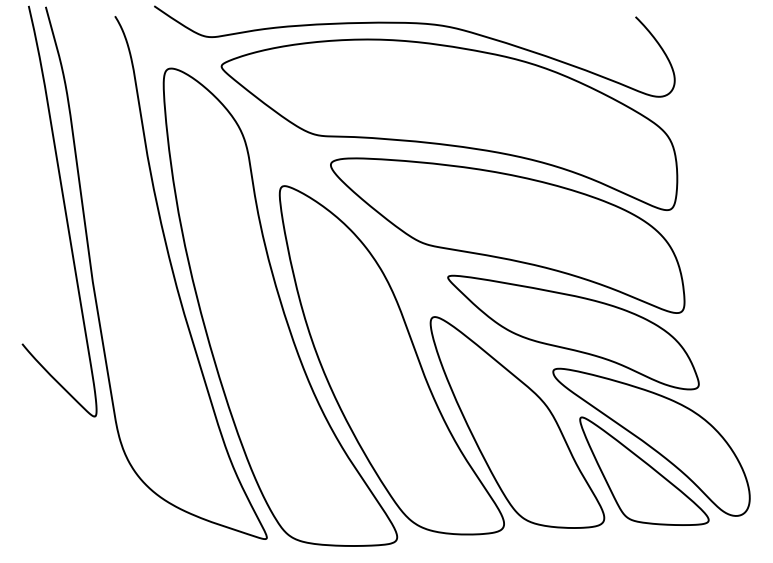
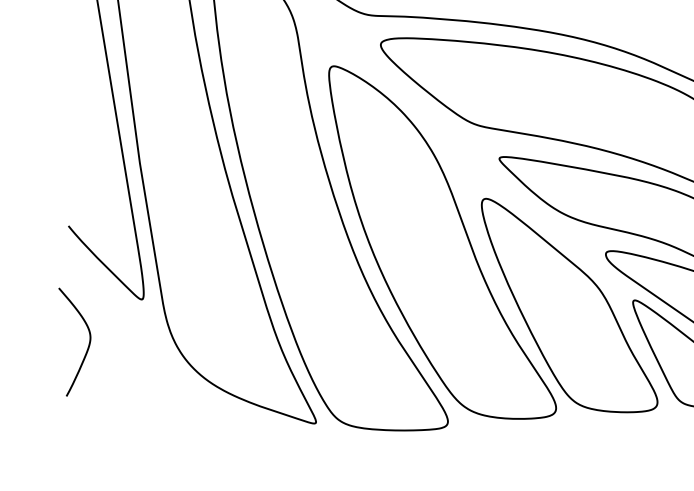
curve: (41, 462) -> (87, 346), added

